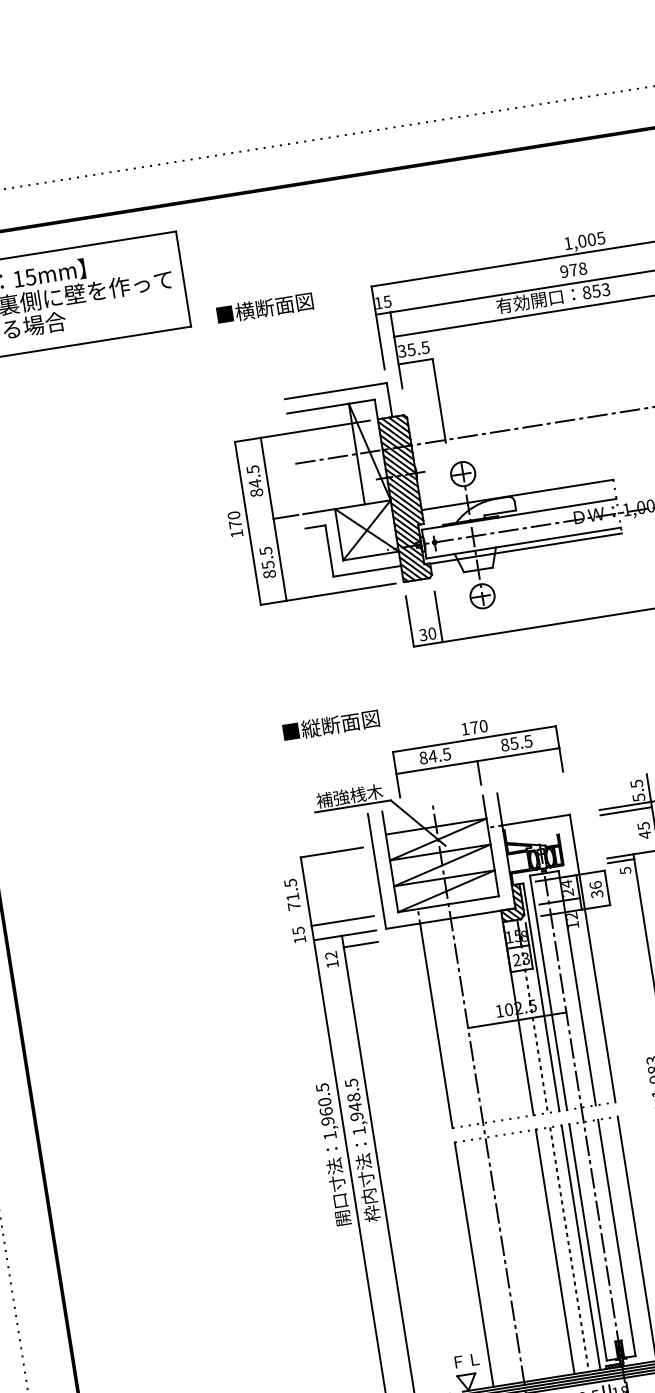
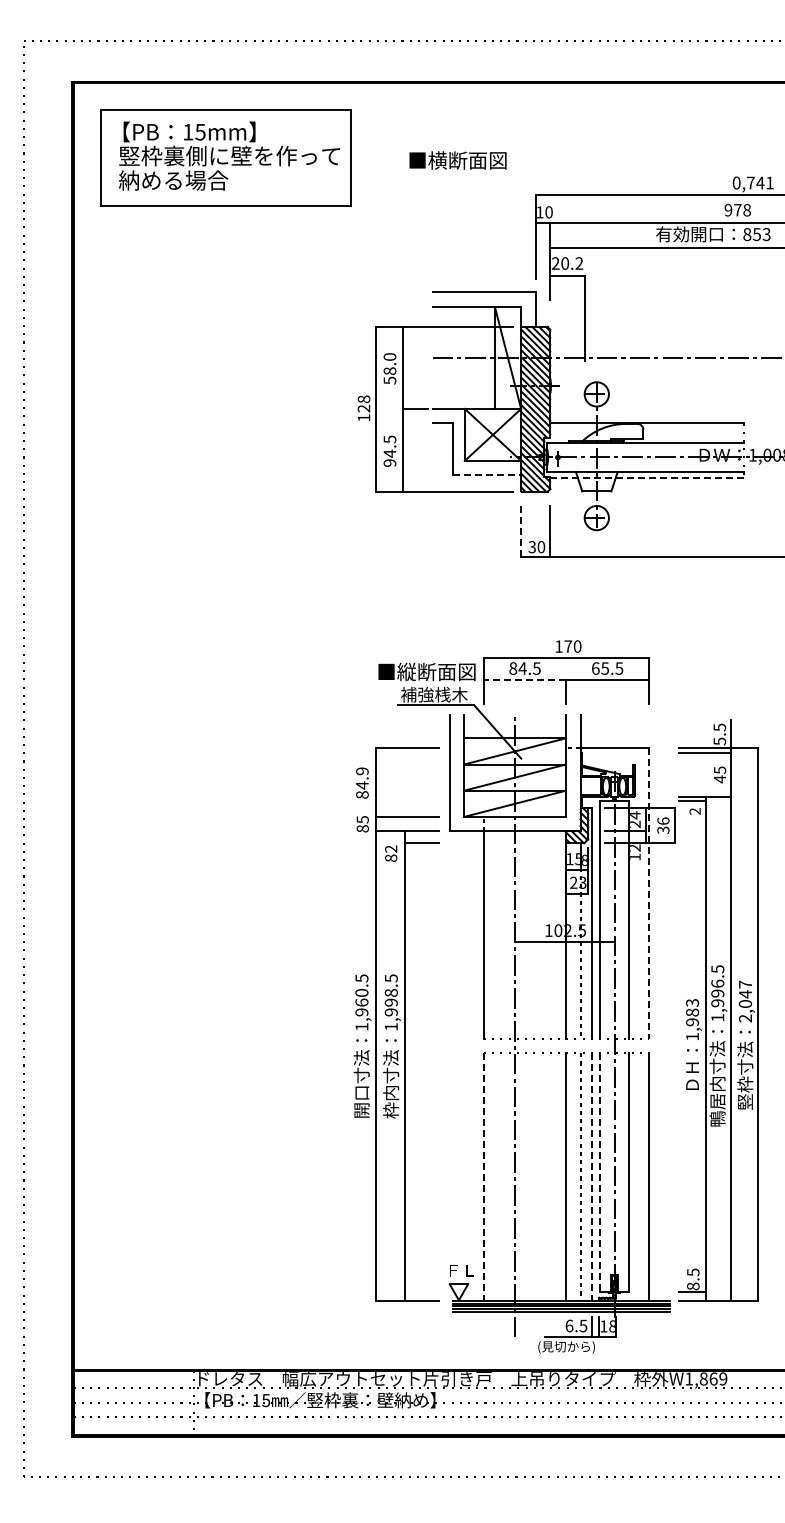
text: (583, 240) -> (752, 182), 1,005 -> 0,741
text: (387, 302) -> (548, 212), 15 -> 10
text: (264, 308) -> (457, 160), moved
text: (413, 349) -> (567, 263), 35.5 -> 20.2
text: (254, 480) -> (389, 368), 84.5 -> 58.0
text: (234, 519) -> (363, 403), 170 -> 128
line: (525, 548) -> (646, 477), solid -> dashed
text: (268, 568) -> (389, 457), 85.5 -> 94.5
line: (367, 571) -> (487, 475), solid -> dashed
line: (410, 621) -> (521, 531), solid -> dashed
text: (330, 725) -> (426, 671), moved
text: (504, 745) -> (595, 668), 85.5 -> 65.5
line: (436, 768) -> (524, 680), solid -> dashed
text: (624, 870) -> (694, 811), 5 -> 2
text: (292, 894) -> (362, 782), 71.5 -> 84.9
text: (299, 939) -> (362, 828), 15 -> 85
line: (592, 958) -> (648, 893), solid -> dashed
text: (332, 963) -> (391, 857), 12 -> 82
text: (354, 1107) -> (390, 1002), 1,948.5 -> 1,998.5
line: (587, 1242) -> (599, 1172), solid -> dashed
line: (581, 1247) -> (592, 1176), solid -> dashed
line: (473, 1264) -> (483, 1176), solid -> dashed

